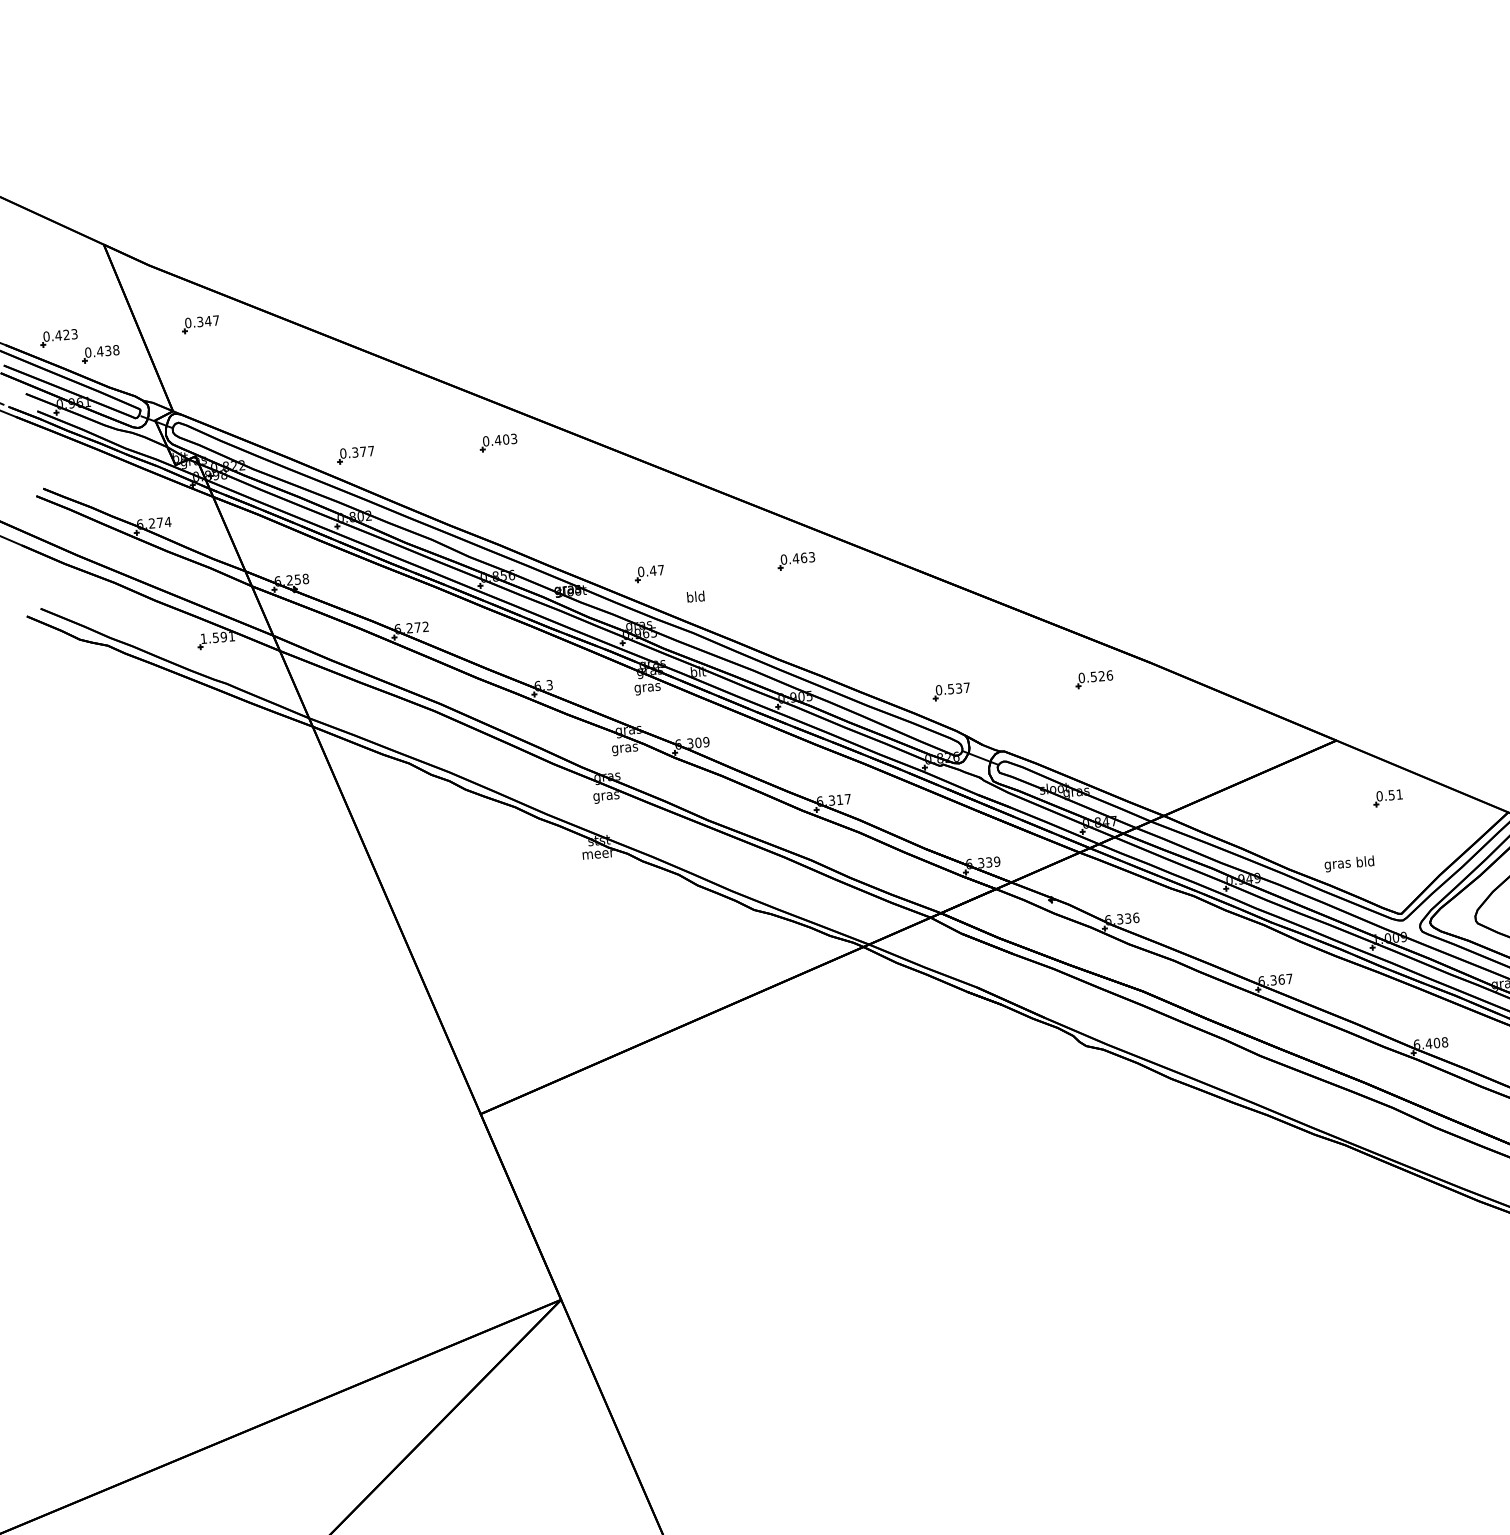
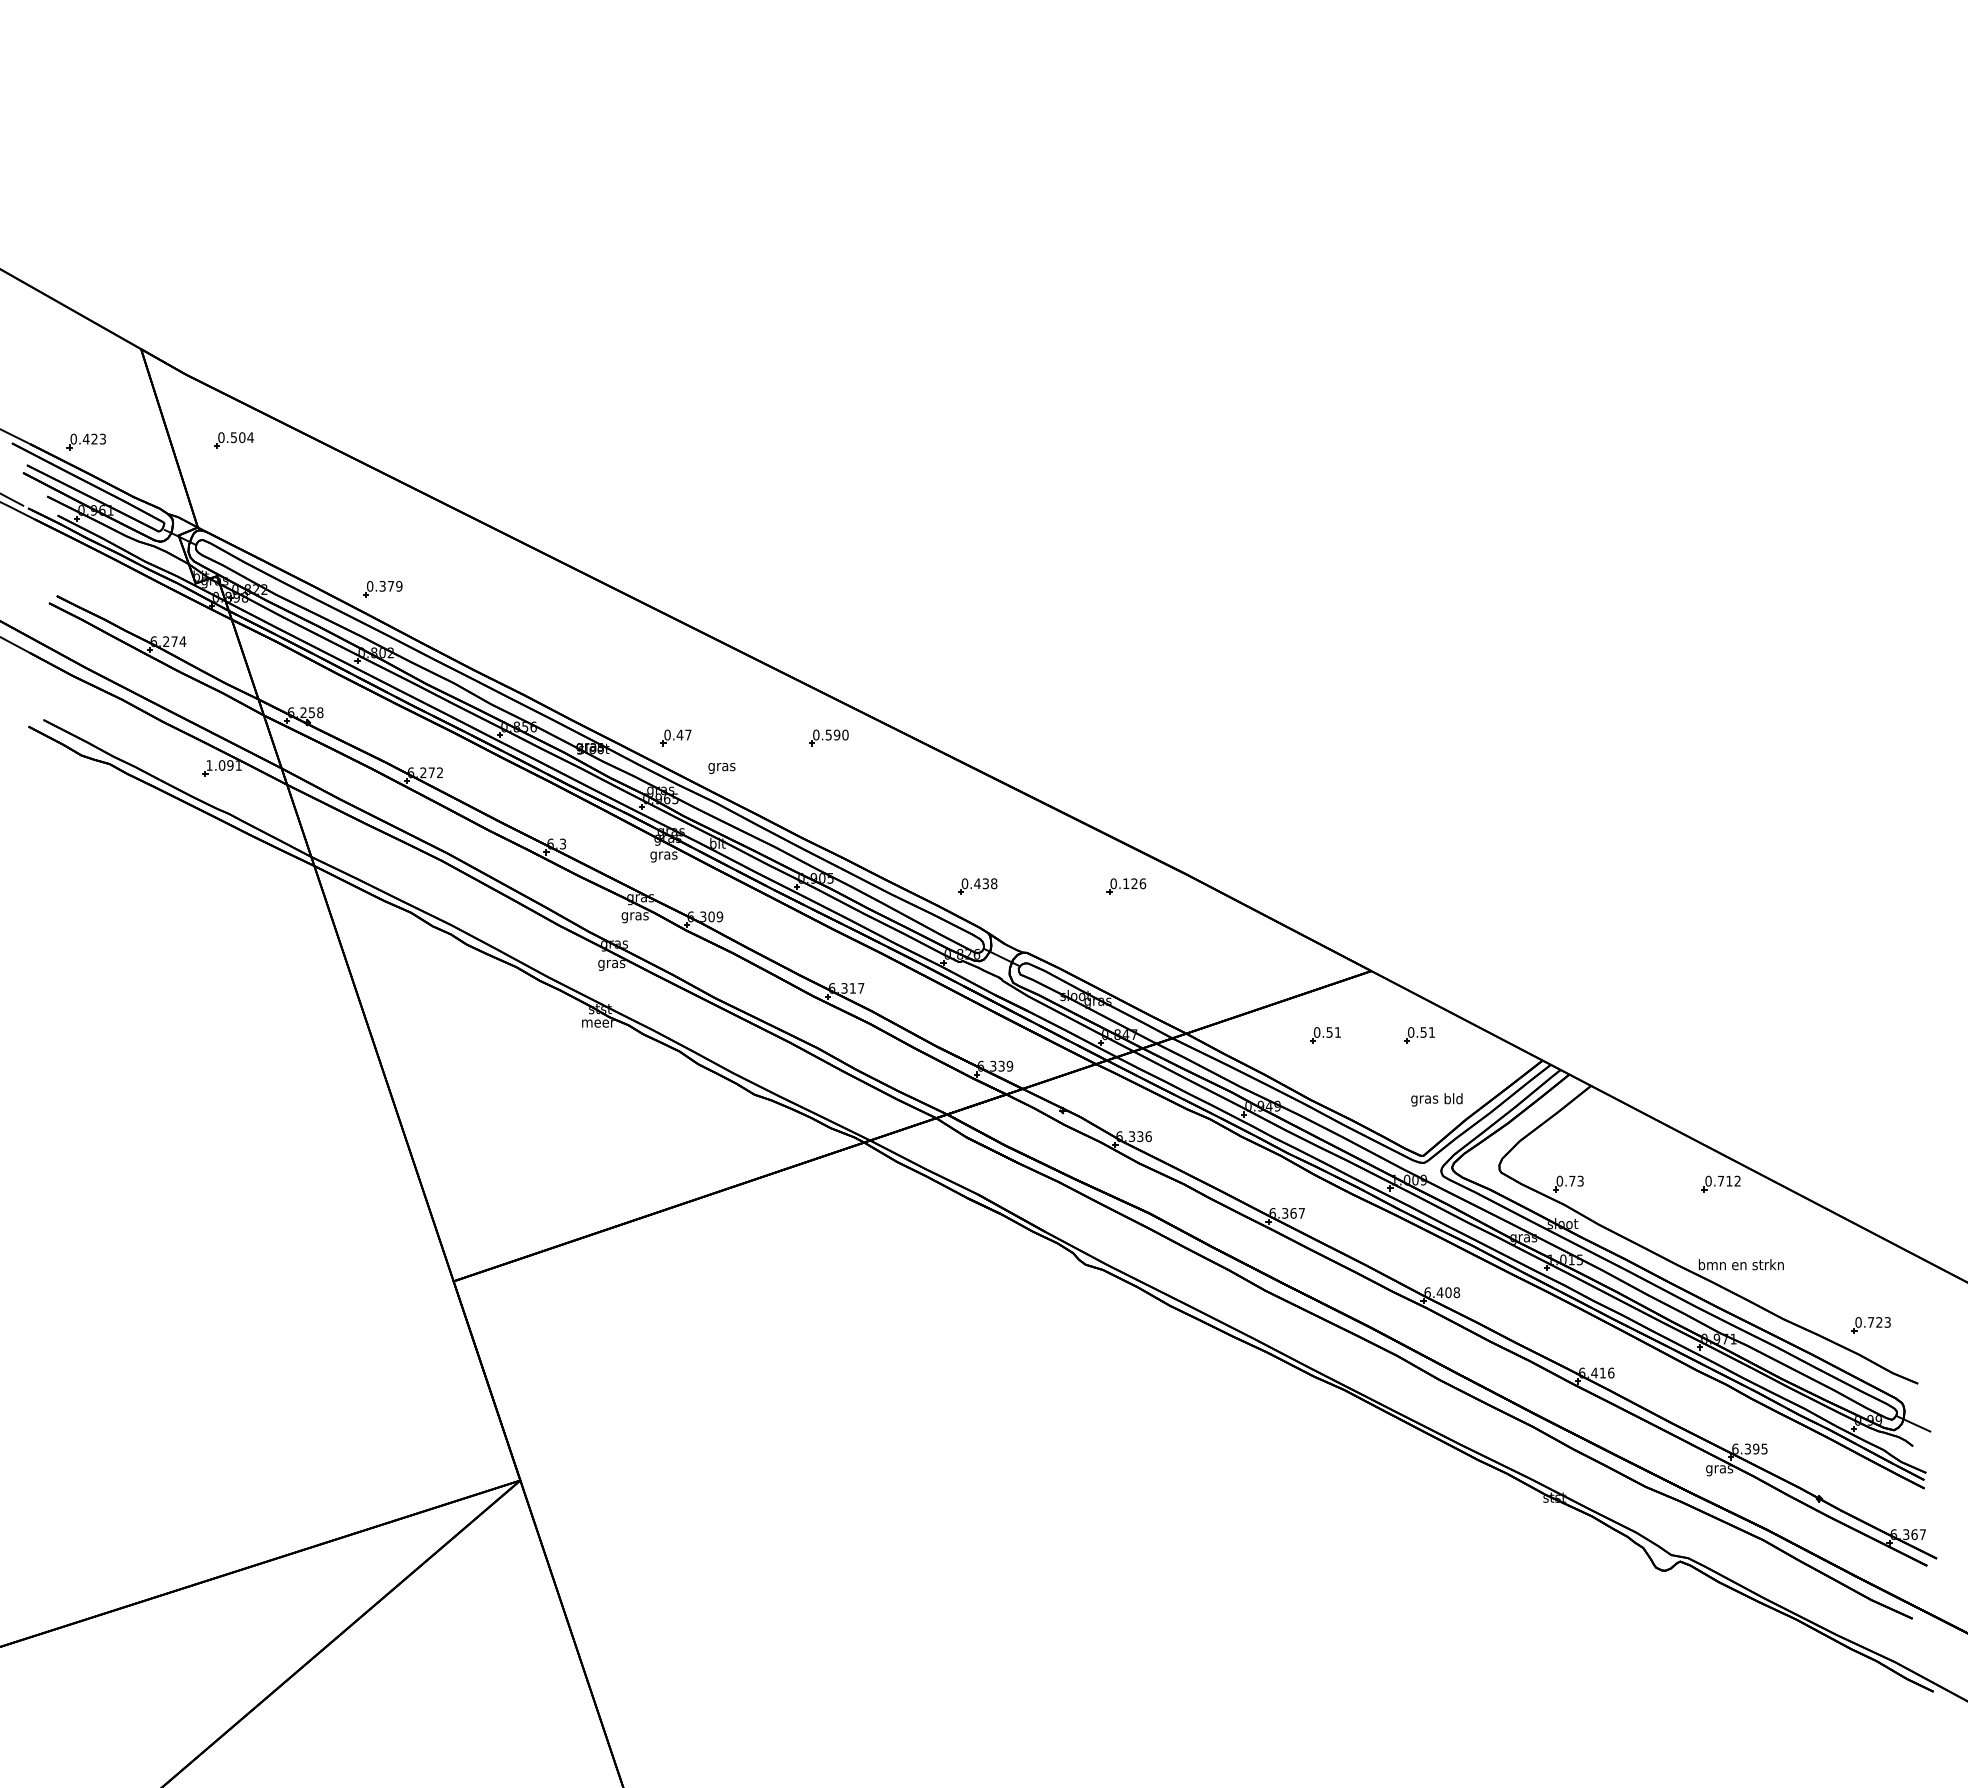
text: (208, 321) -> (242, 437), 0.347 -> 0.504
part: (100, 354) -> (127, 462), removed
part: (498, 442) -> (531, 588), removed
text: (371, 450) -> (399, 585), 0.377 -> 0.379
text: (803, 557) -> (836, 734), 0.463 -> 0.590
text: (695, 597) -> (721, 766), bld -> gras
text: (215, 637) -> (221, 765), 1.591 -> 1.091
text: (1094, 676) -> (1126, 883), 0.526 -> 0.126
text: (958, 688) -> (985, 883), 0.537 -> 0.438
part: (1297, 806) -> (1325, 1035), added
text: (1349, 863) -> (1436, 1099), moved

